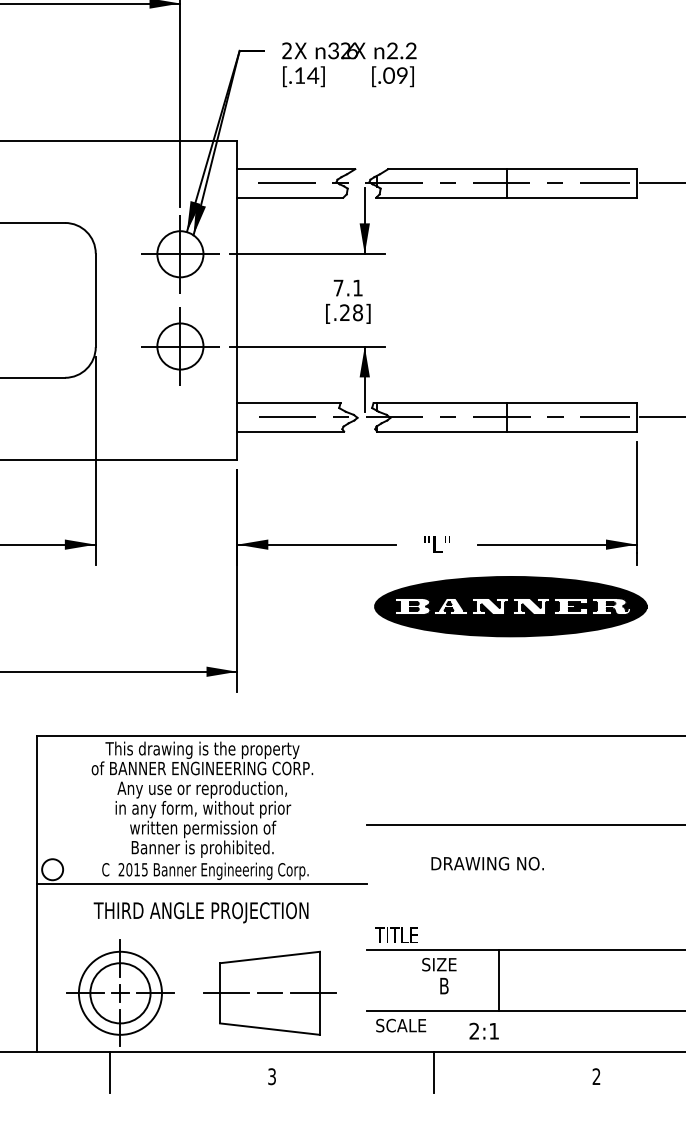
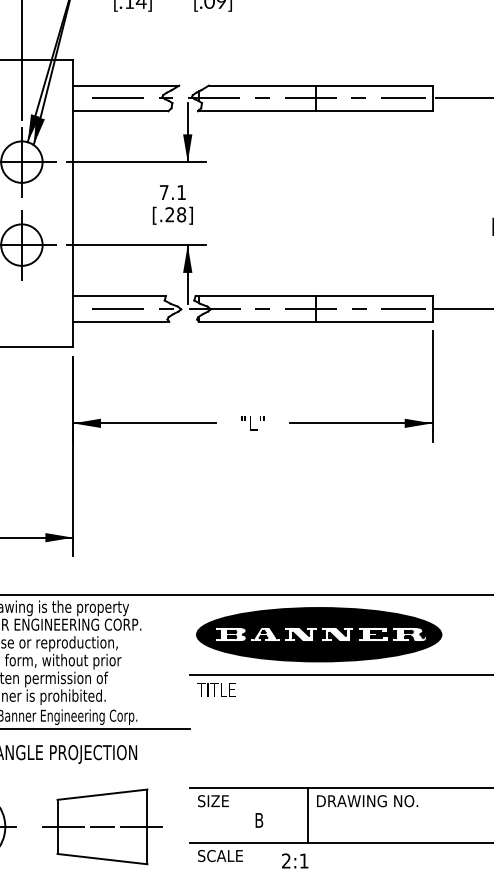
part: (510, 606) -> (318, 634), moved
text: (487, 863) -> (367, 800), moved
text: (396, 934) -> (216, 689), moved
text: (439, 964) -> (213, 800), moved

